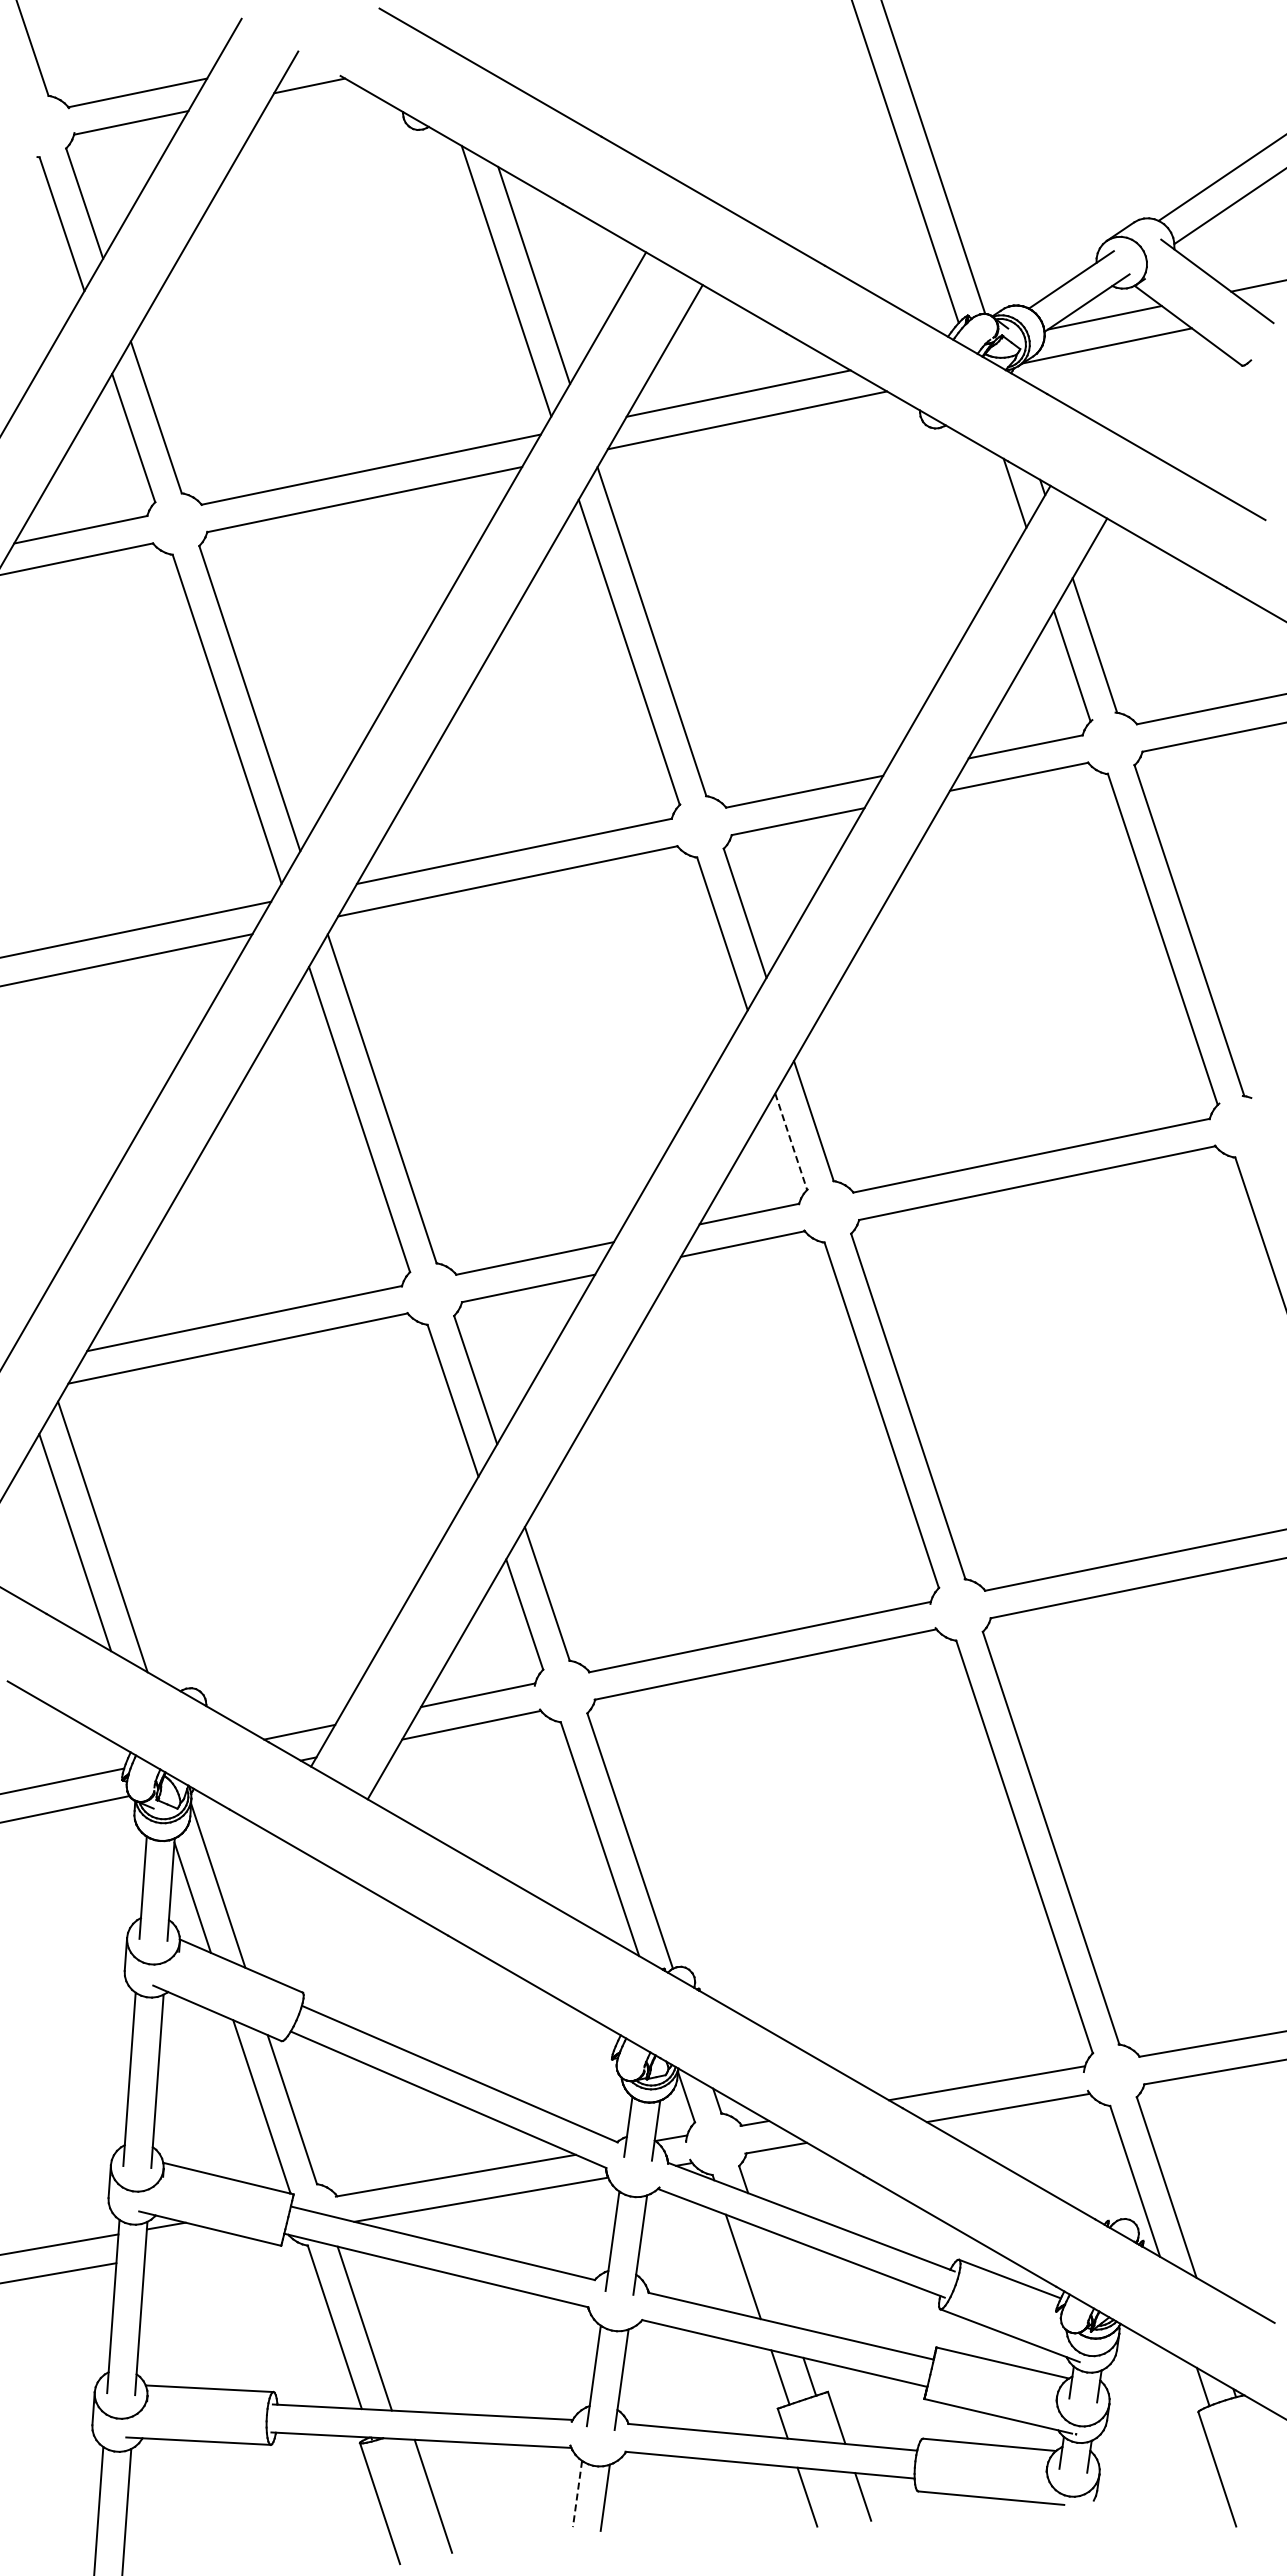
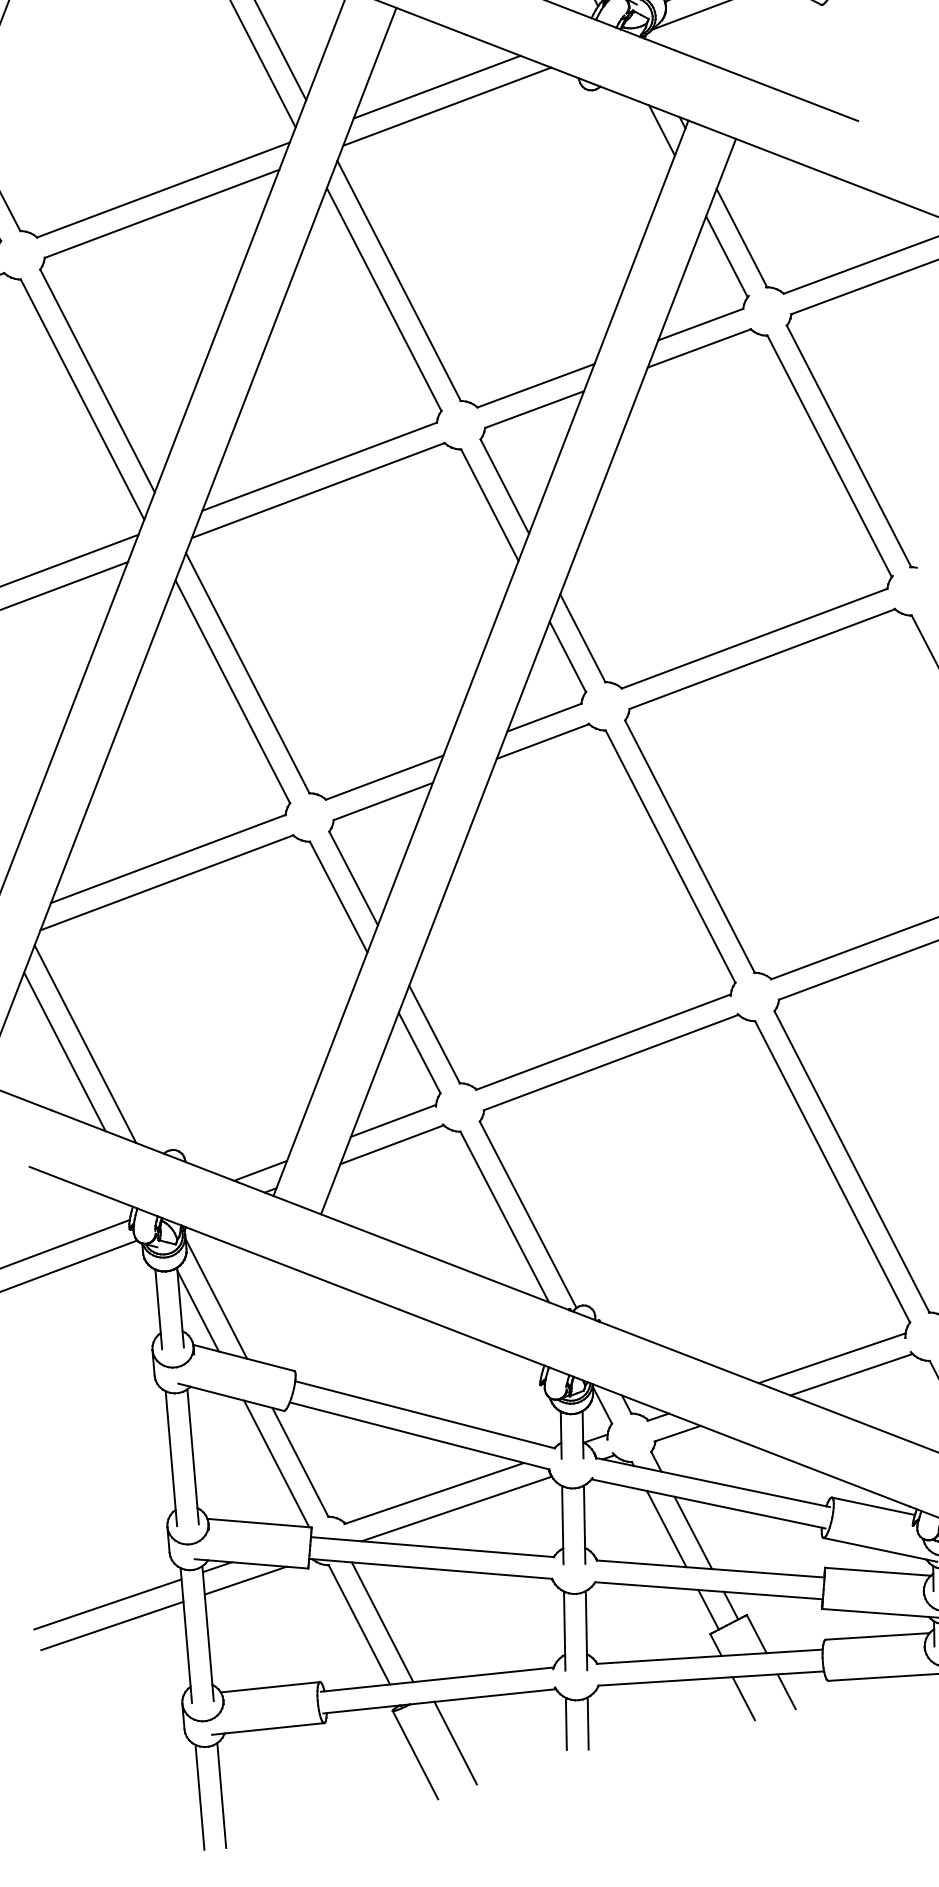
line: (791, 1141) -> (568, 656), dashed -> solid
line: (199, 2248) -> (245, 1580), added
line: (775, 2276) -> (692, 1532), added
line: (577, 2494) -> (566, 1724), dashed -> solid

